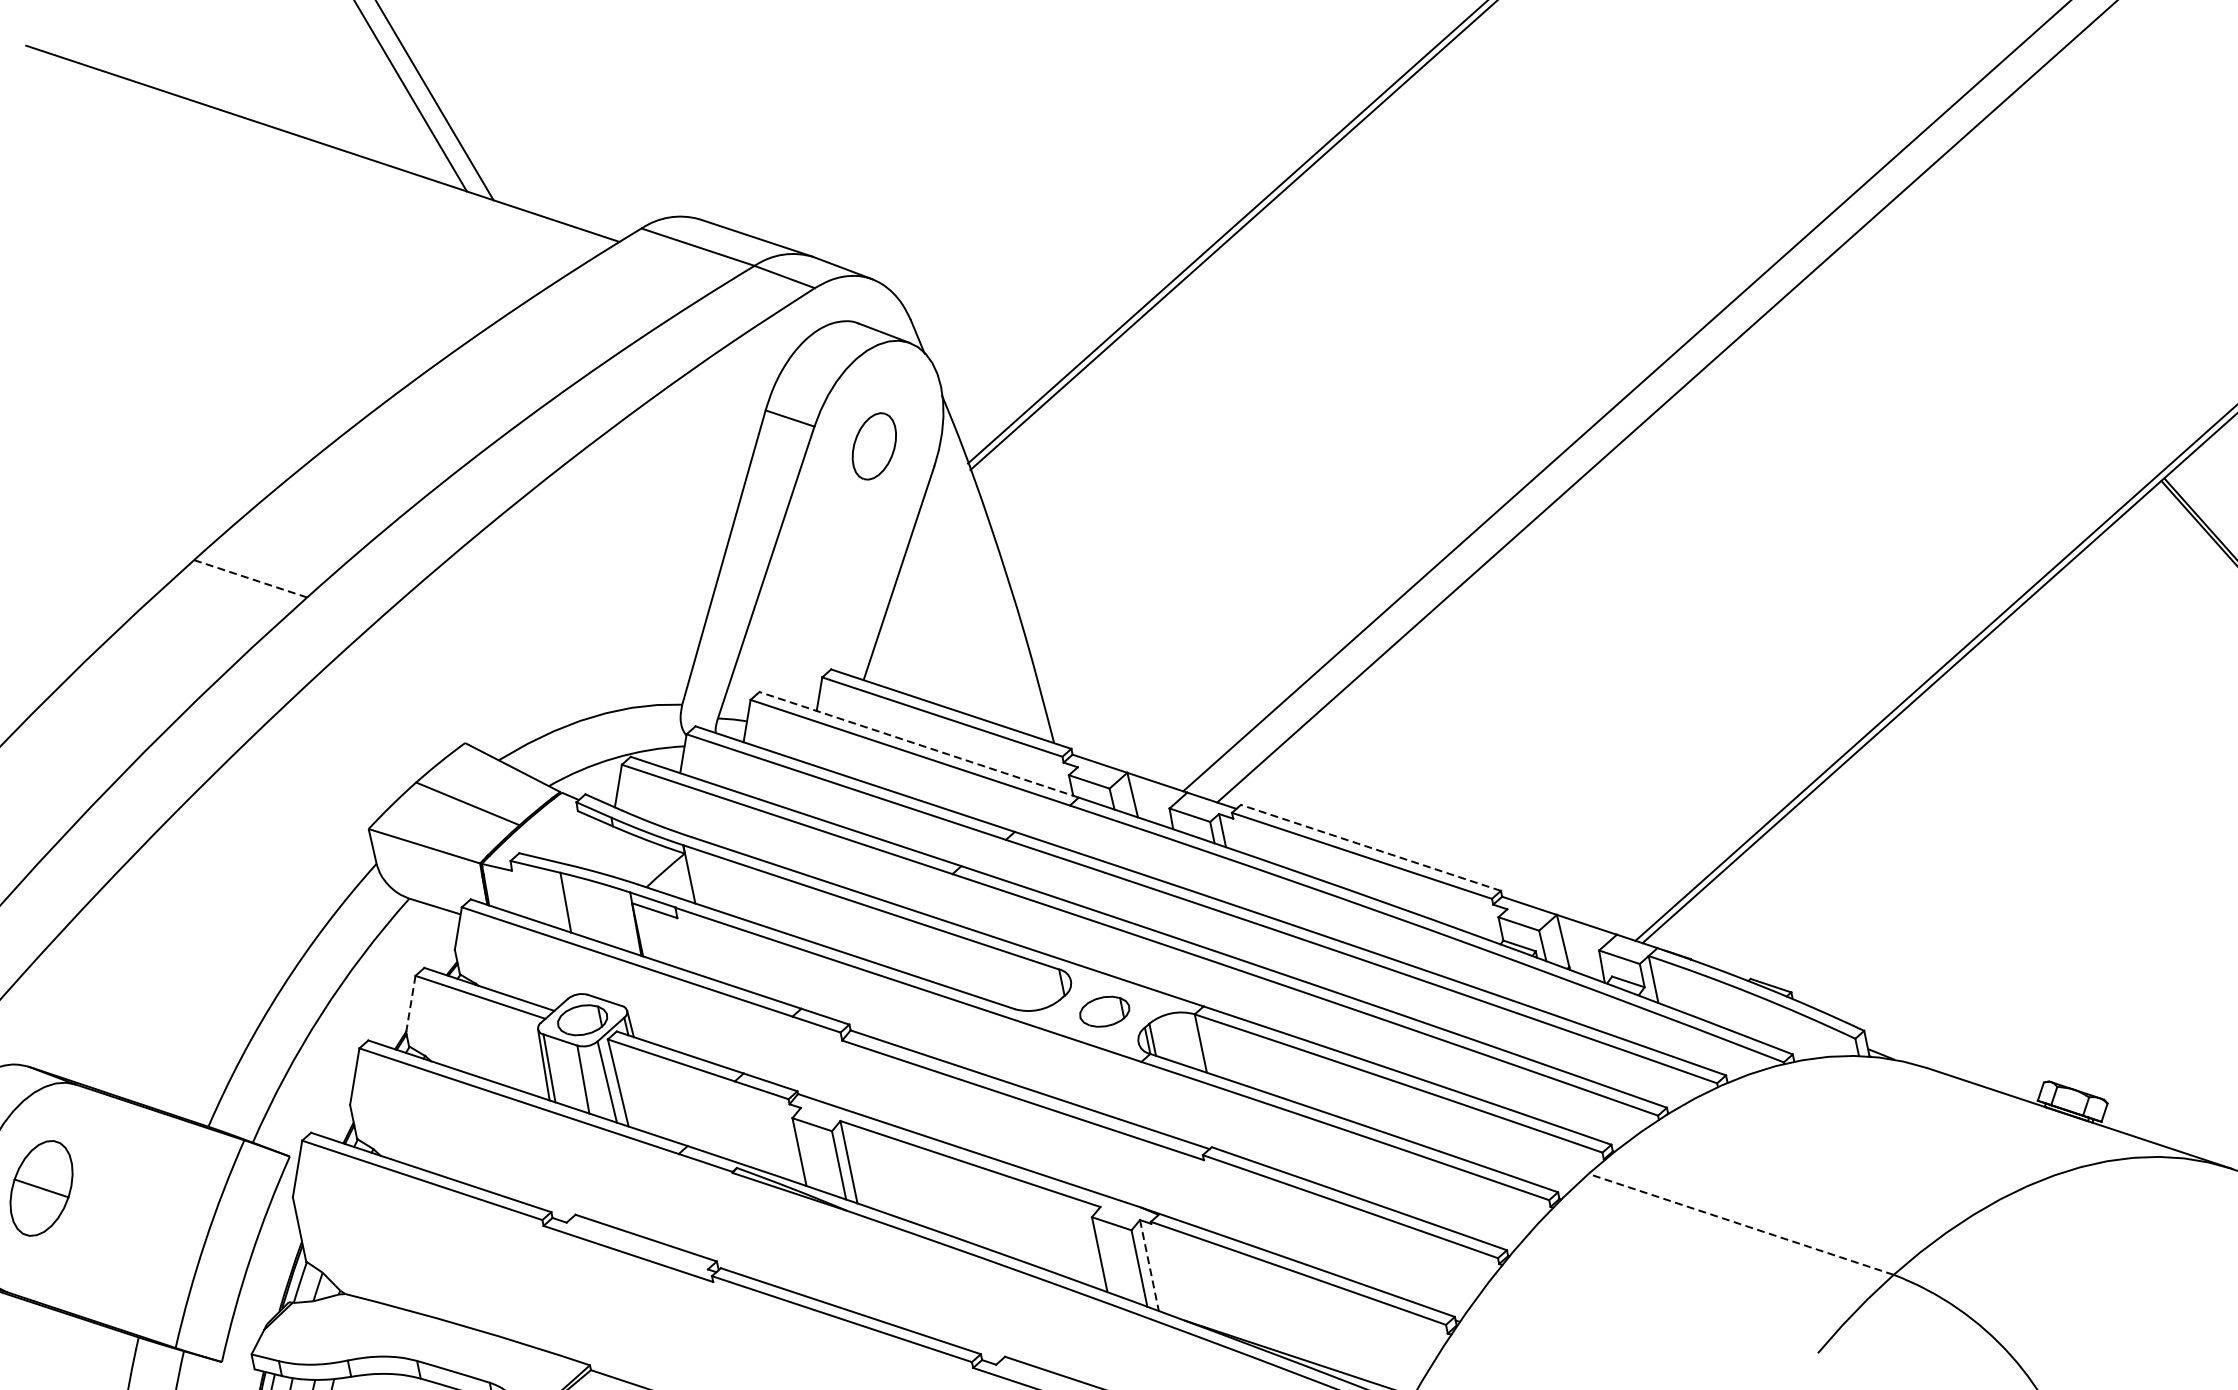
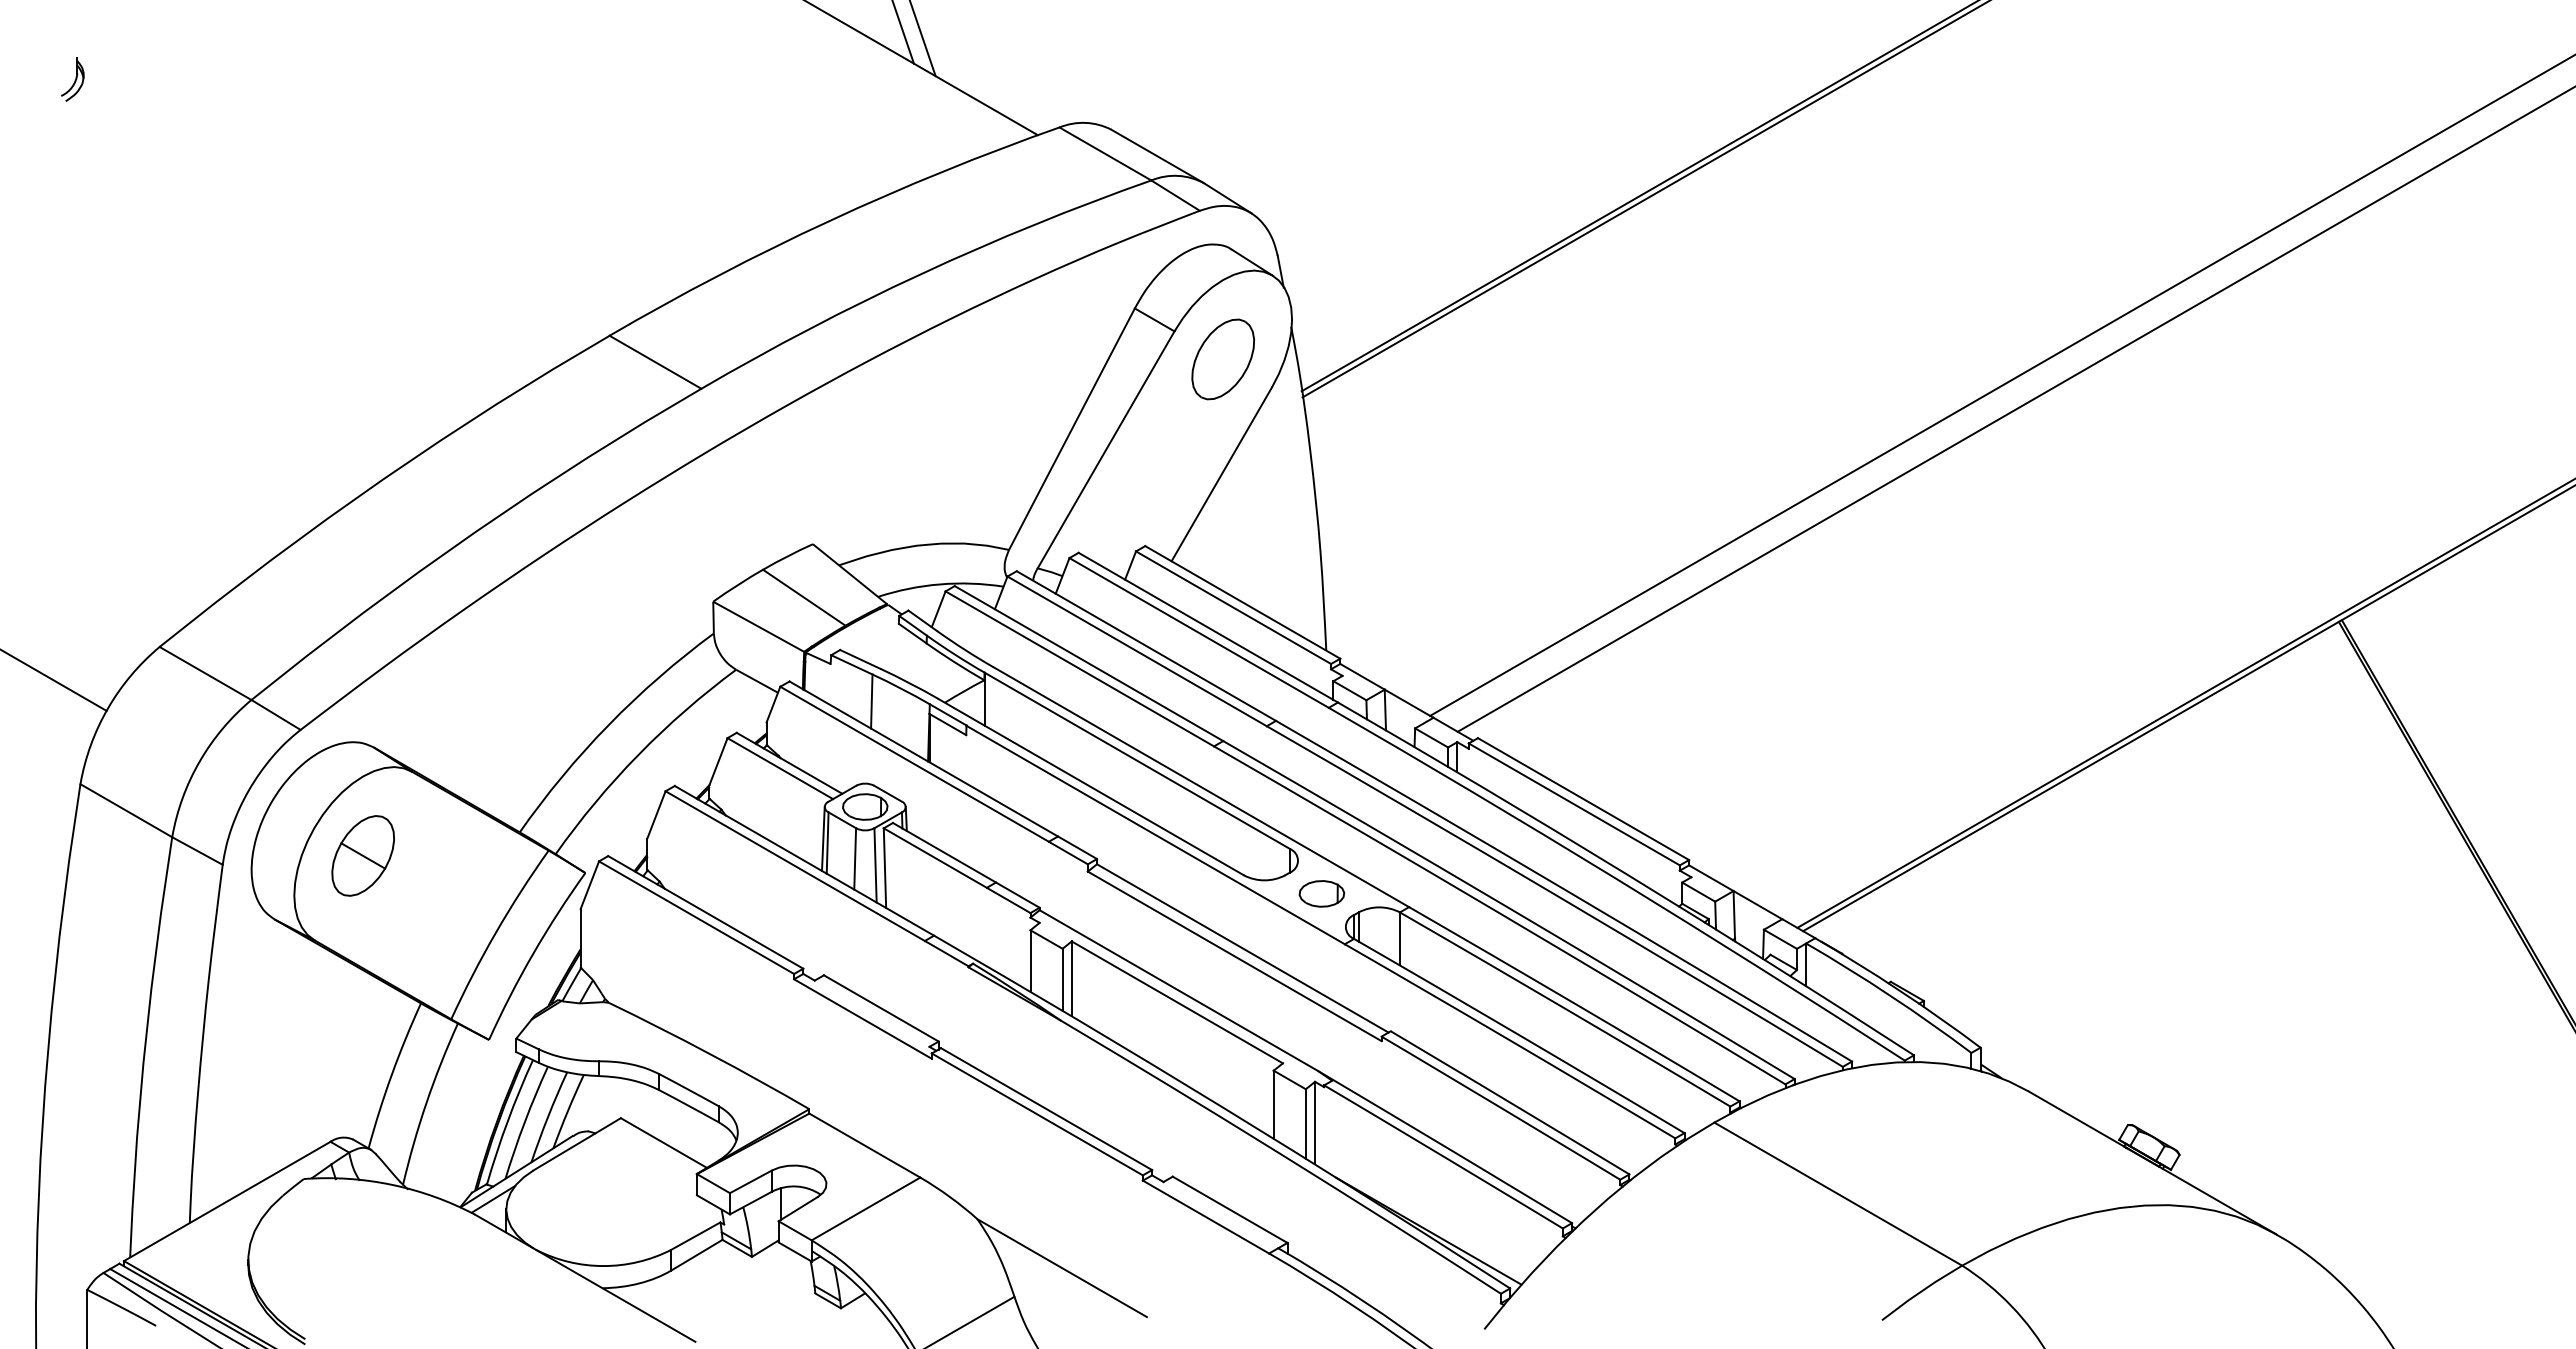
part: (873, 446) -> (1222, 359), size x1.43
line: (250, 579) -> (655, 362), dashed -> solid
line: (919, 744) -> (1208, 627), dashed -> solid
line: (1370, 848) -> (1583, 799), dashed -> solid
line: (410, 1003) -> (718, 761), dashed -> solid
line: (1740, 1223) -> (1837, 1193), dashed -> solid
line: (1149, 1265) -> (1315, 1123), dashed -> solid

